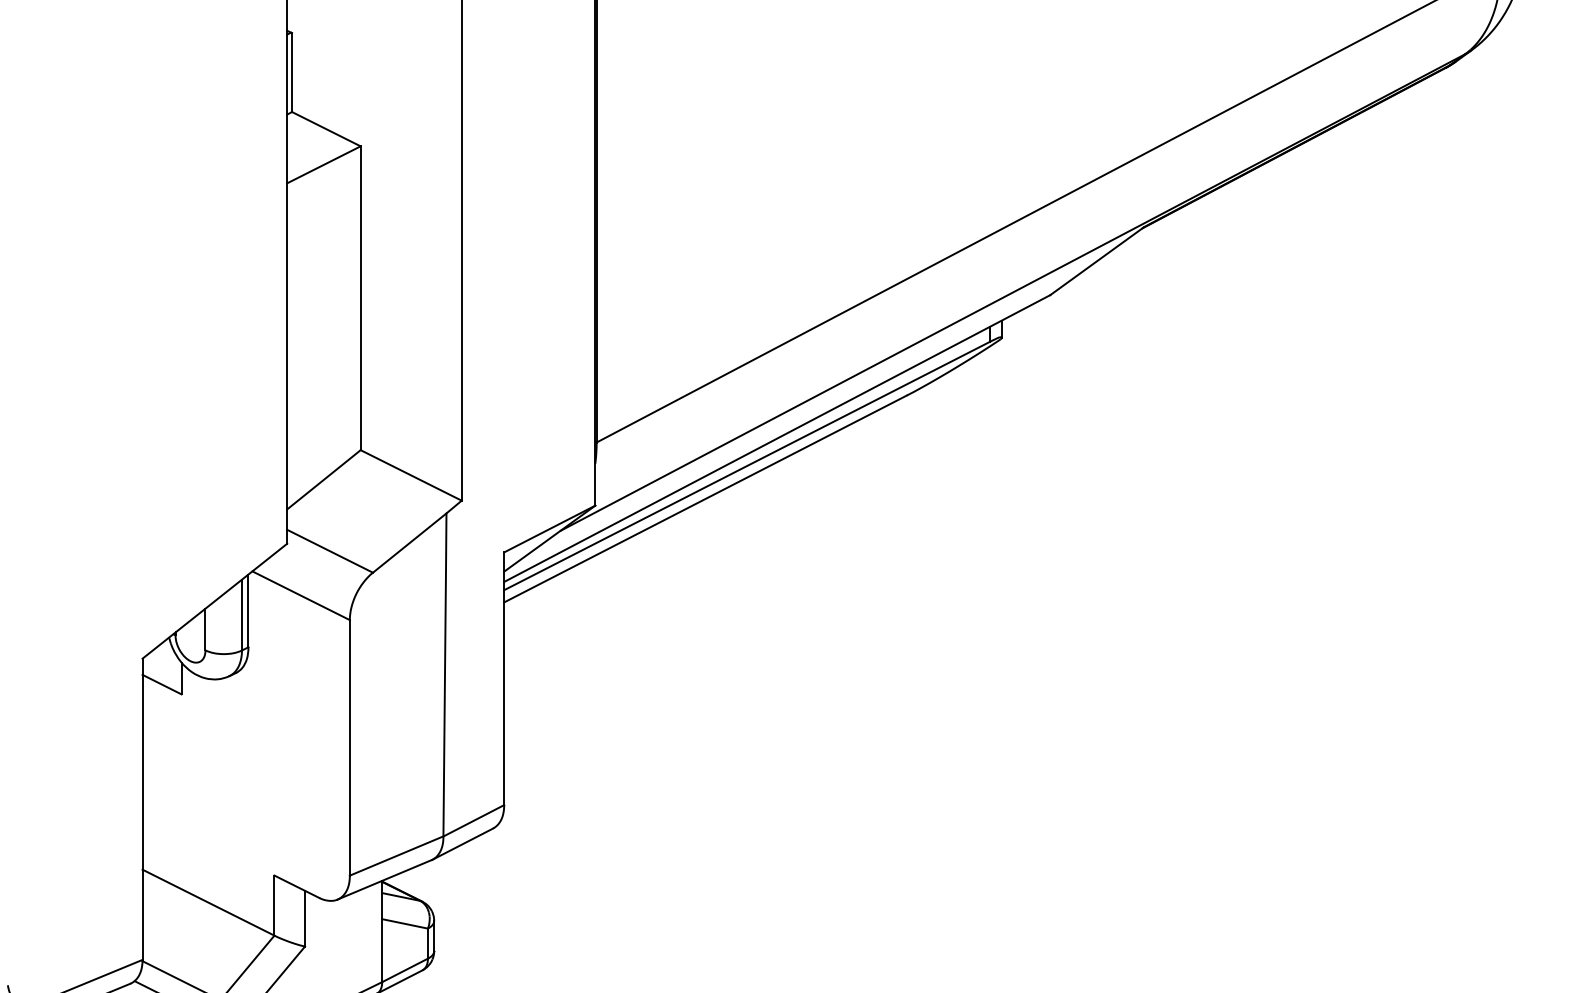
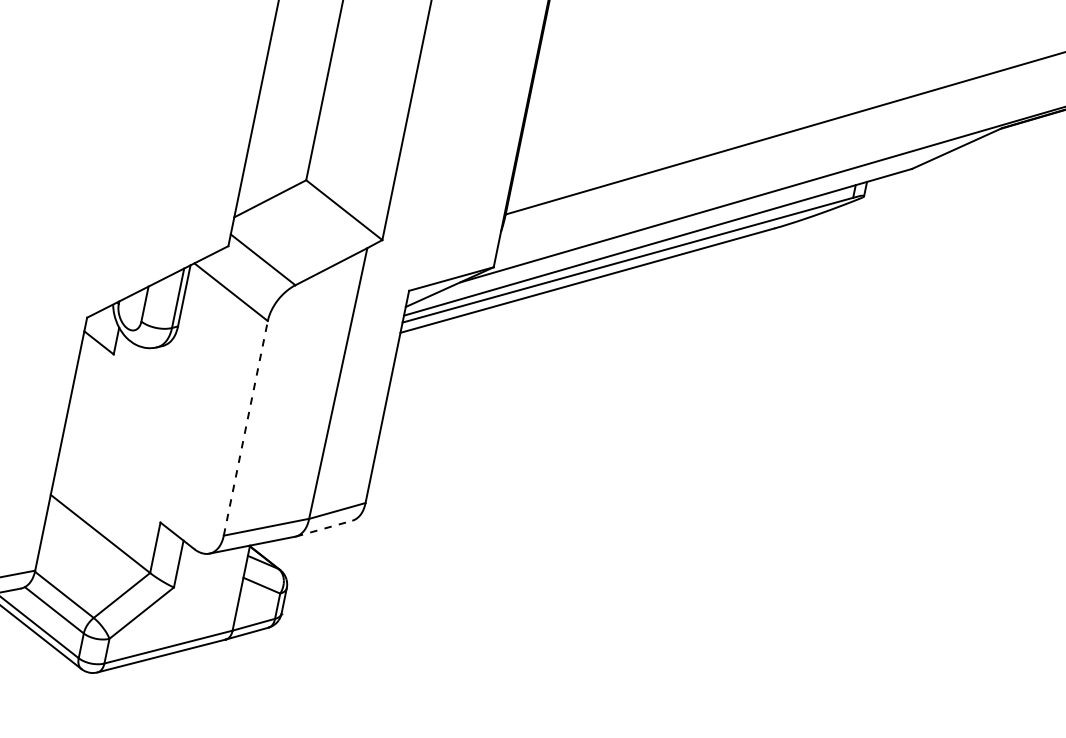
line: (349, 747) -> (245, 427), solid -> dashed
line: (463, 843) -> (324, 528), solid -> dashed

